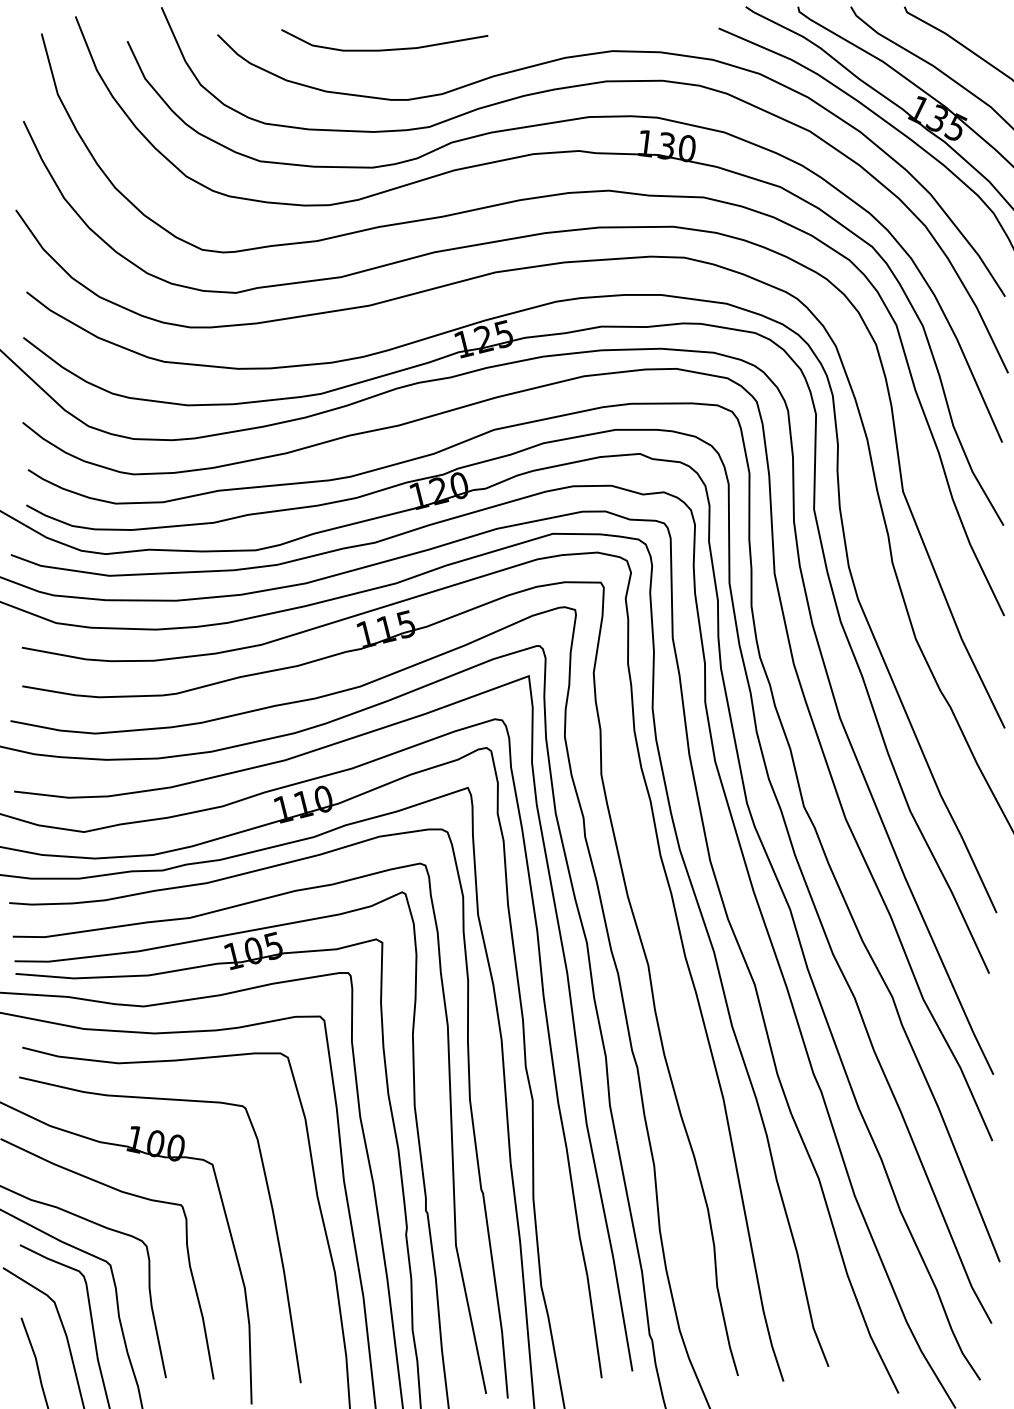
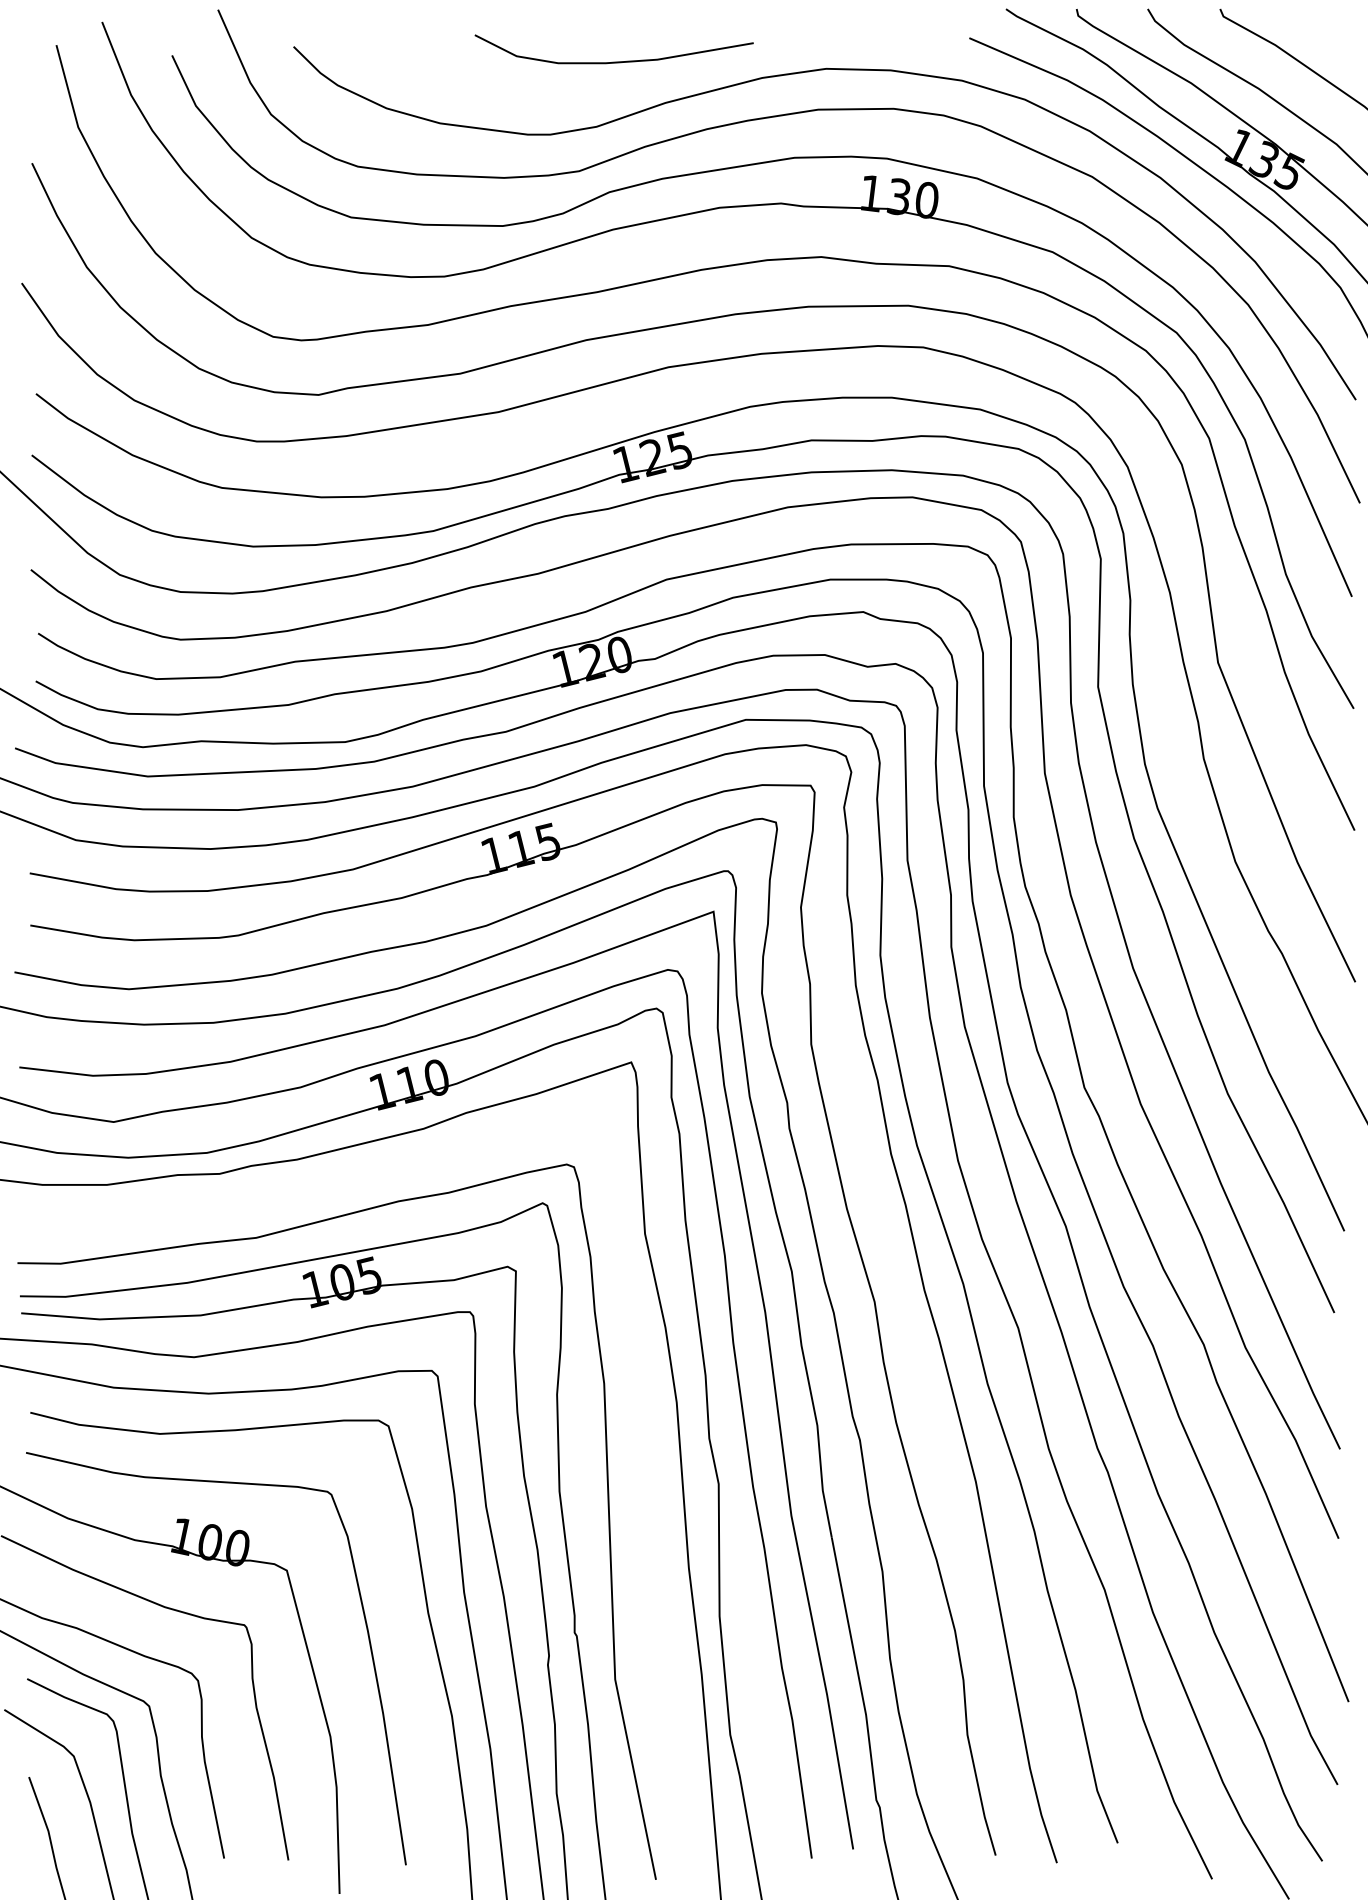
curve: (384, 49) -> (613, 61), moved
curve: (468, 1094) -> (632, 1476), removed

